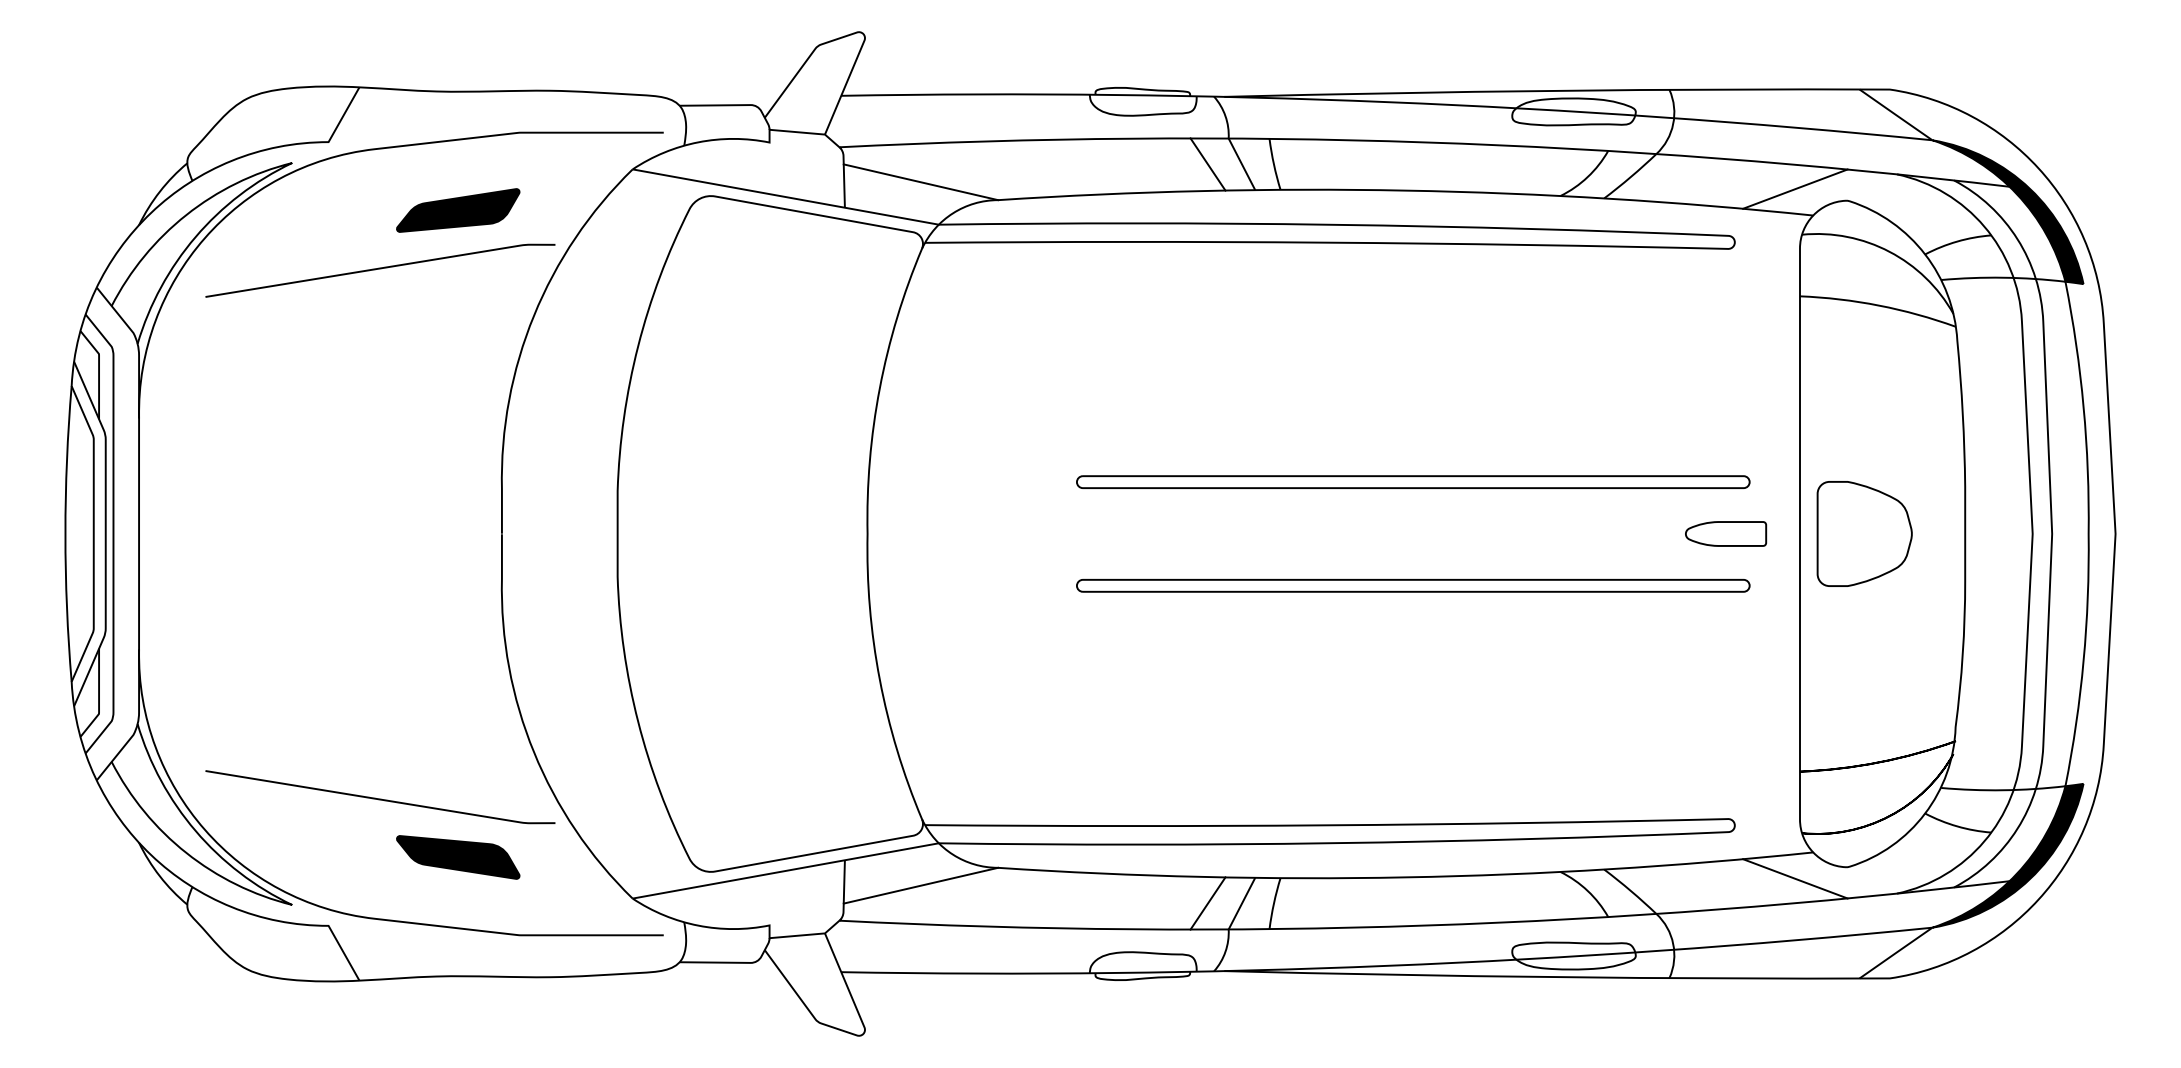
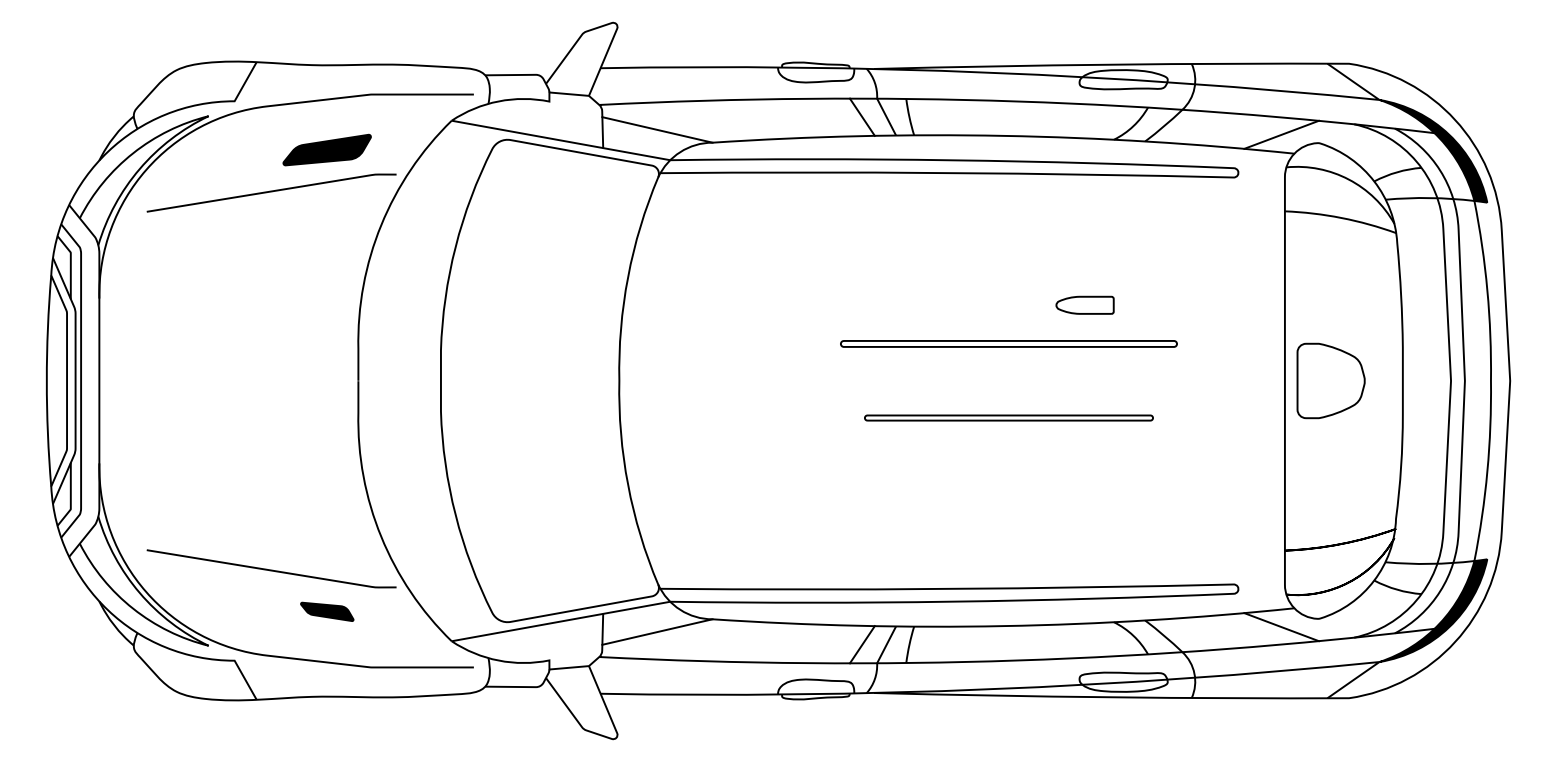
part: (1413, 481) -> (1009, 343), size x0.7
part: (1726, 533) -> (1085, 304), moved
part: (1413, 585) -> (1009, 417), size x0.6
part: (458, 857) -> (327, 611), size x0.6

